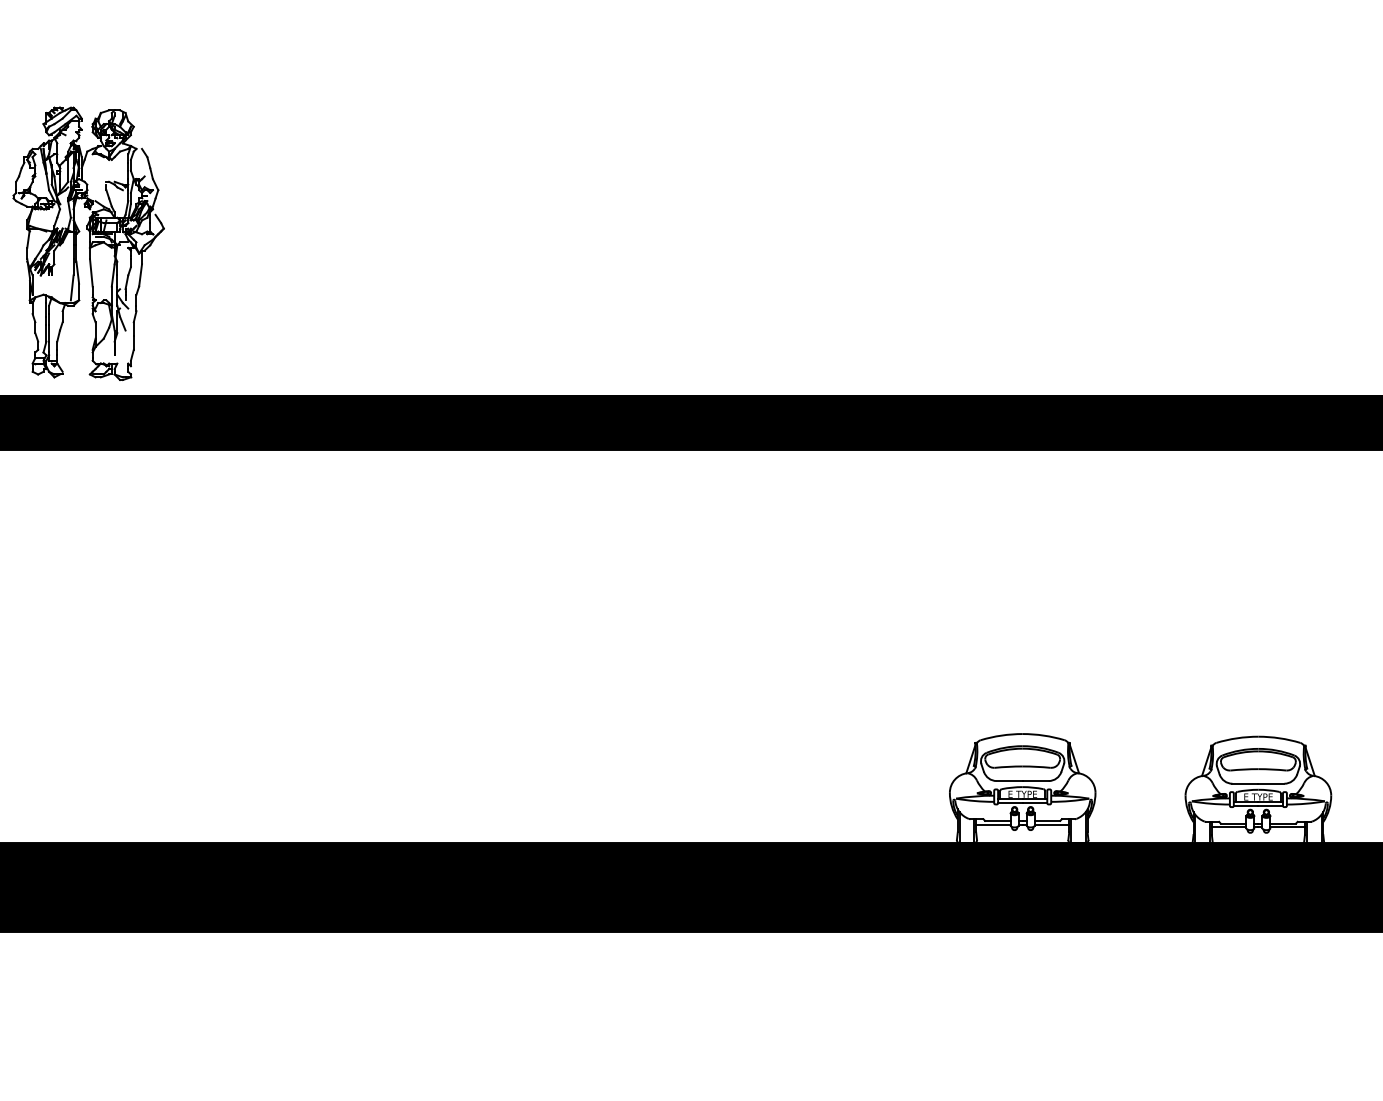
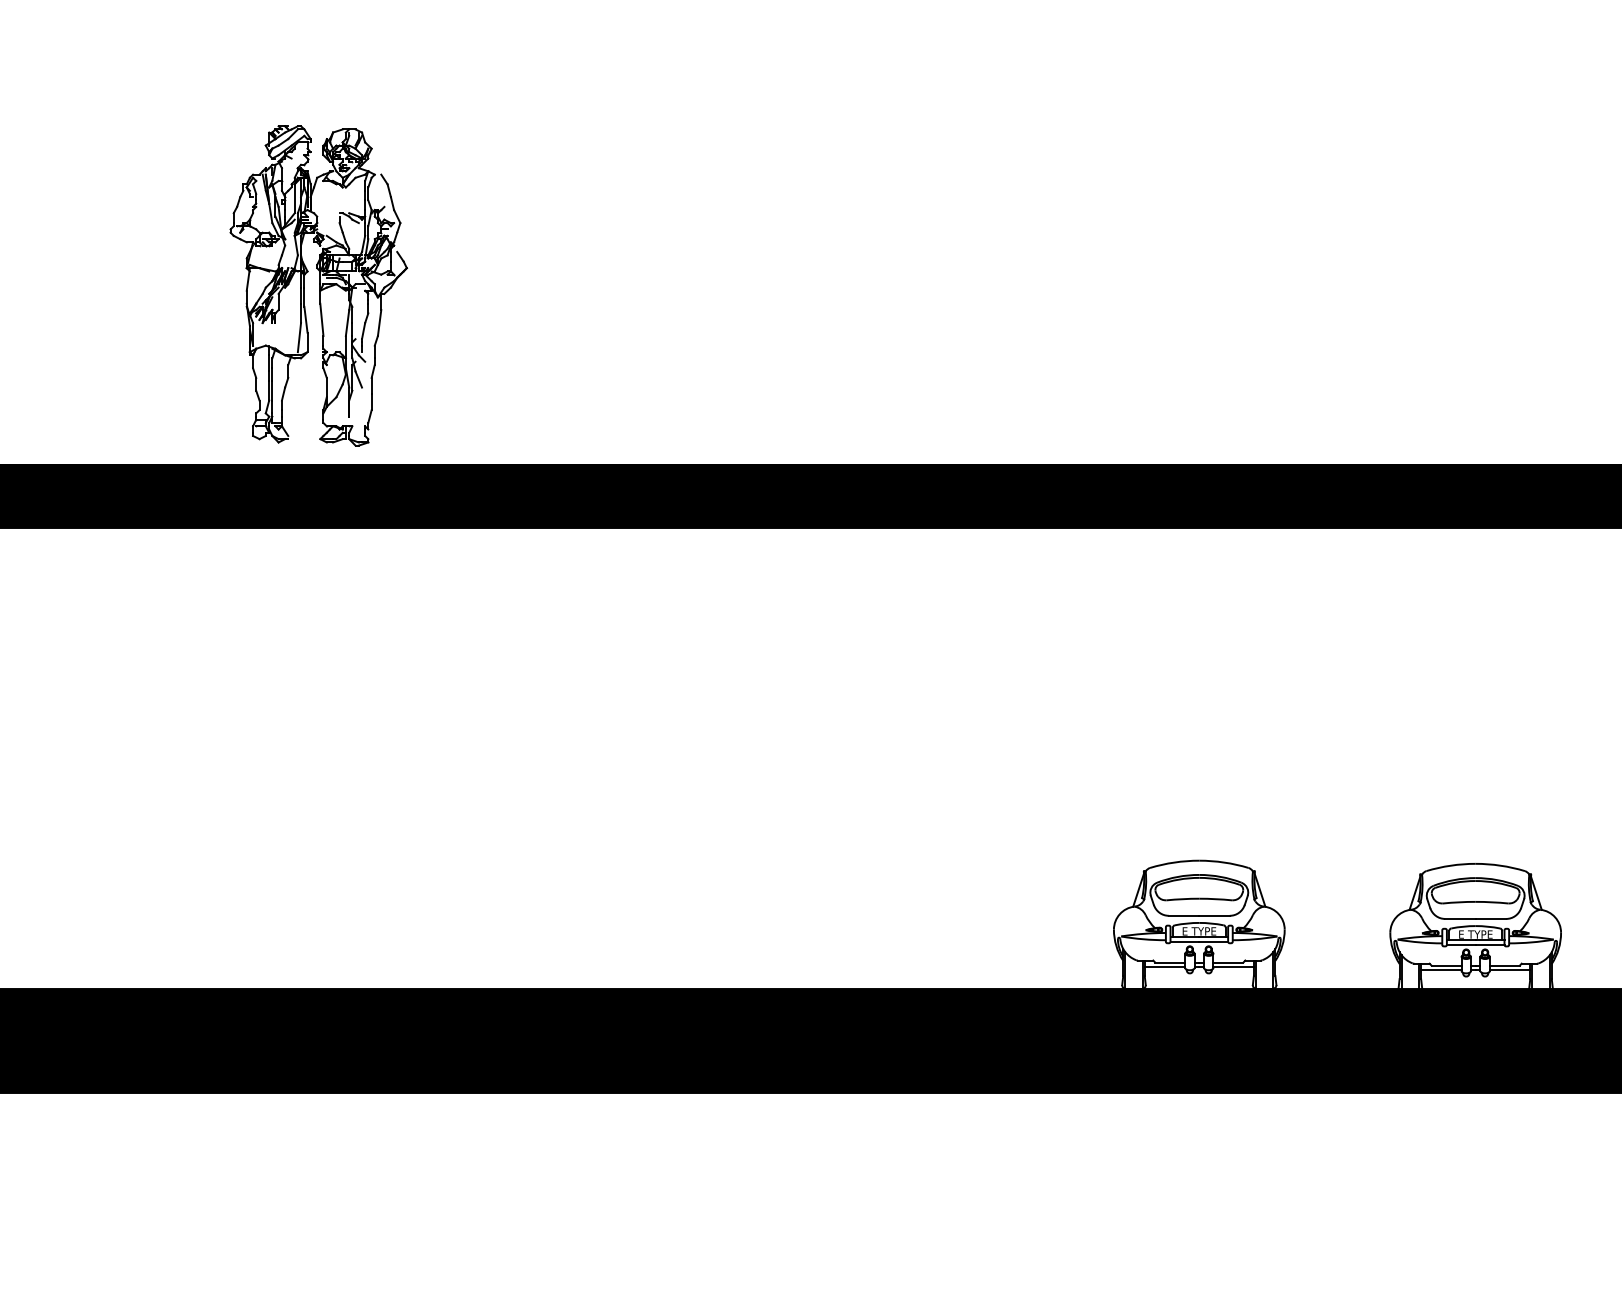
part: (88, 243) -> (318, 285), moved

